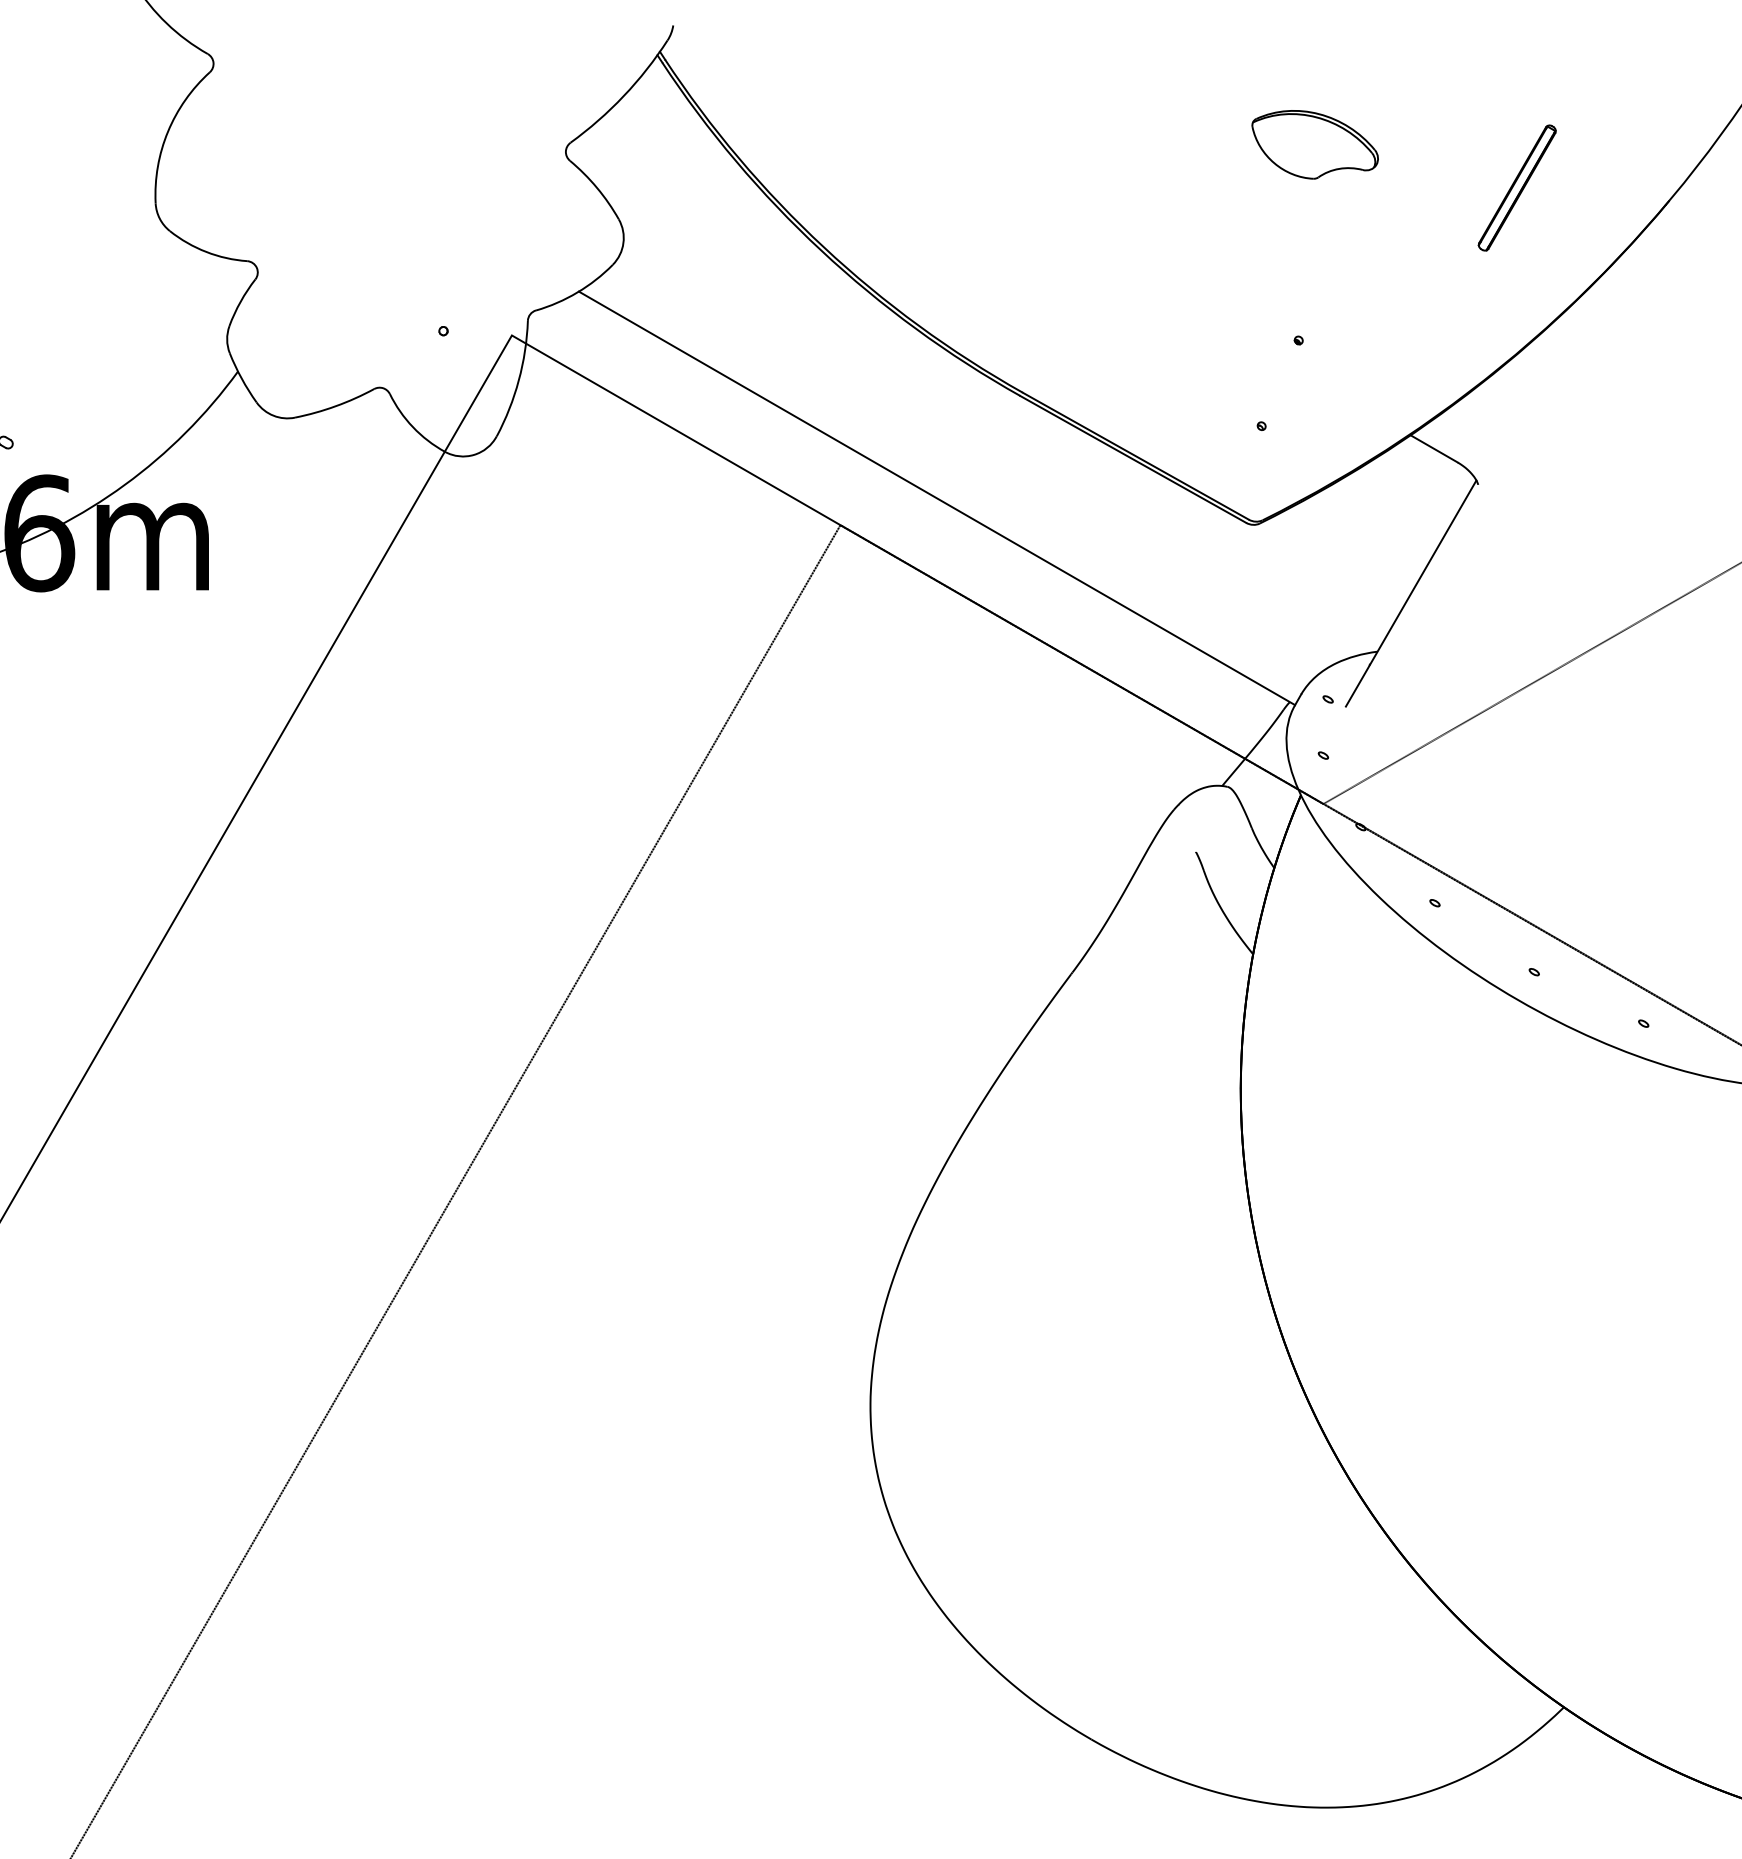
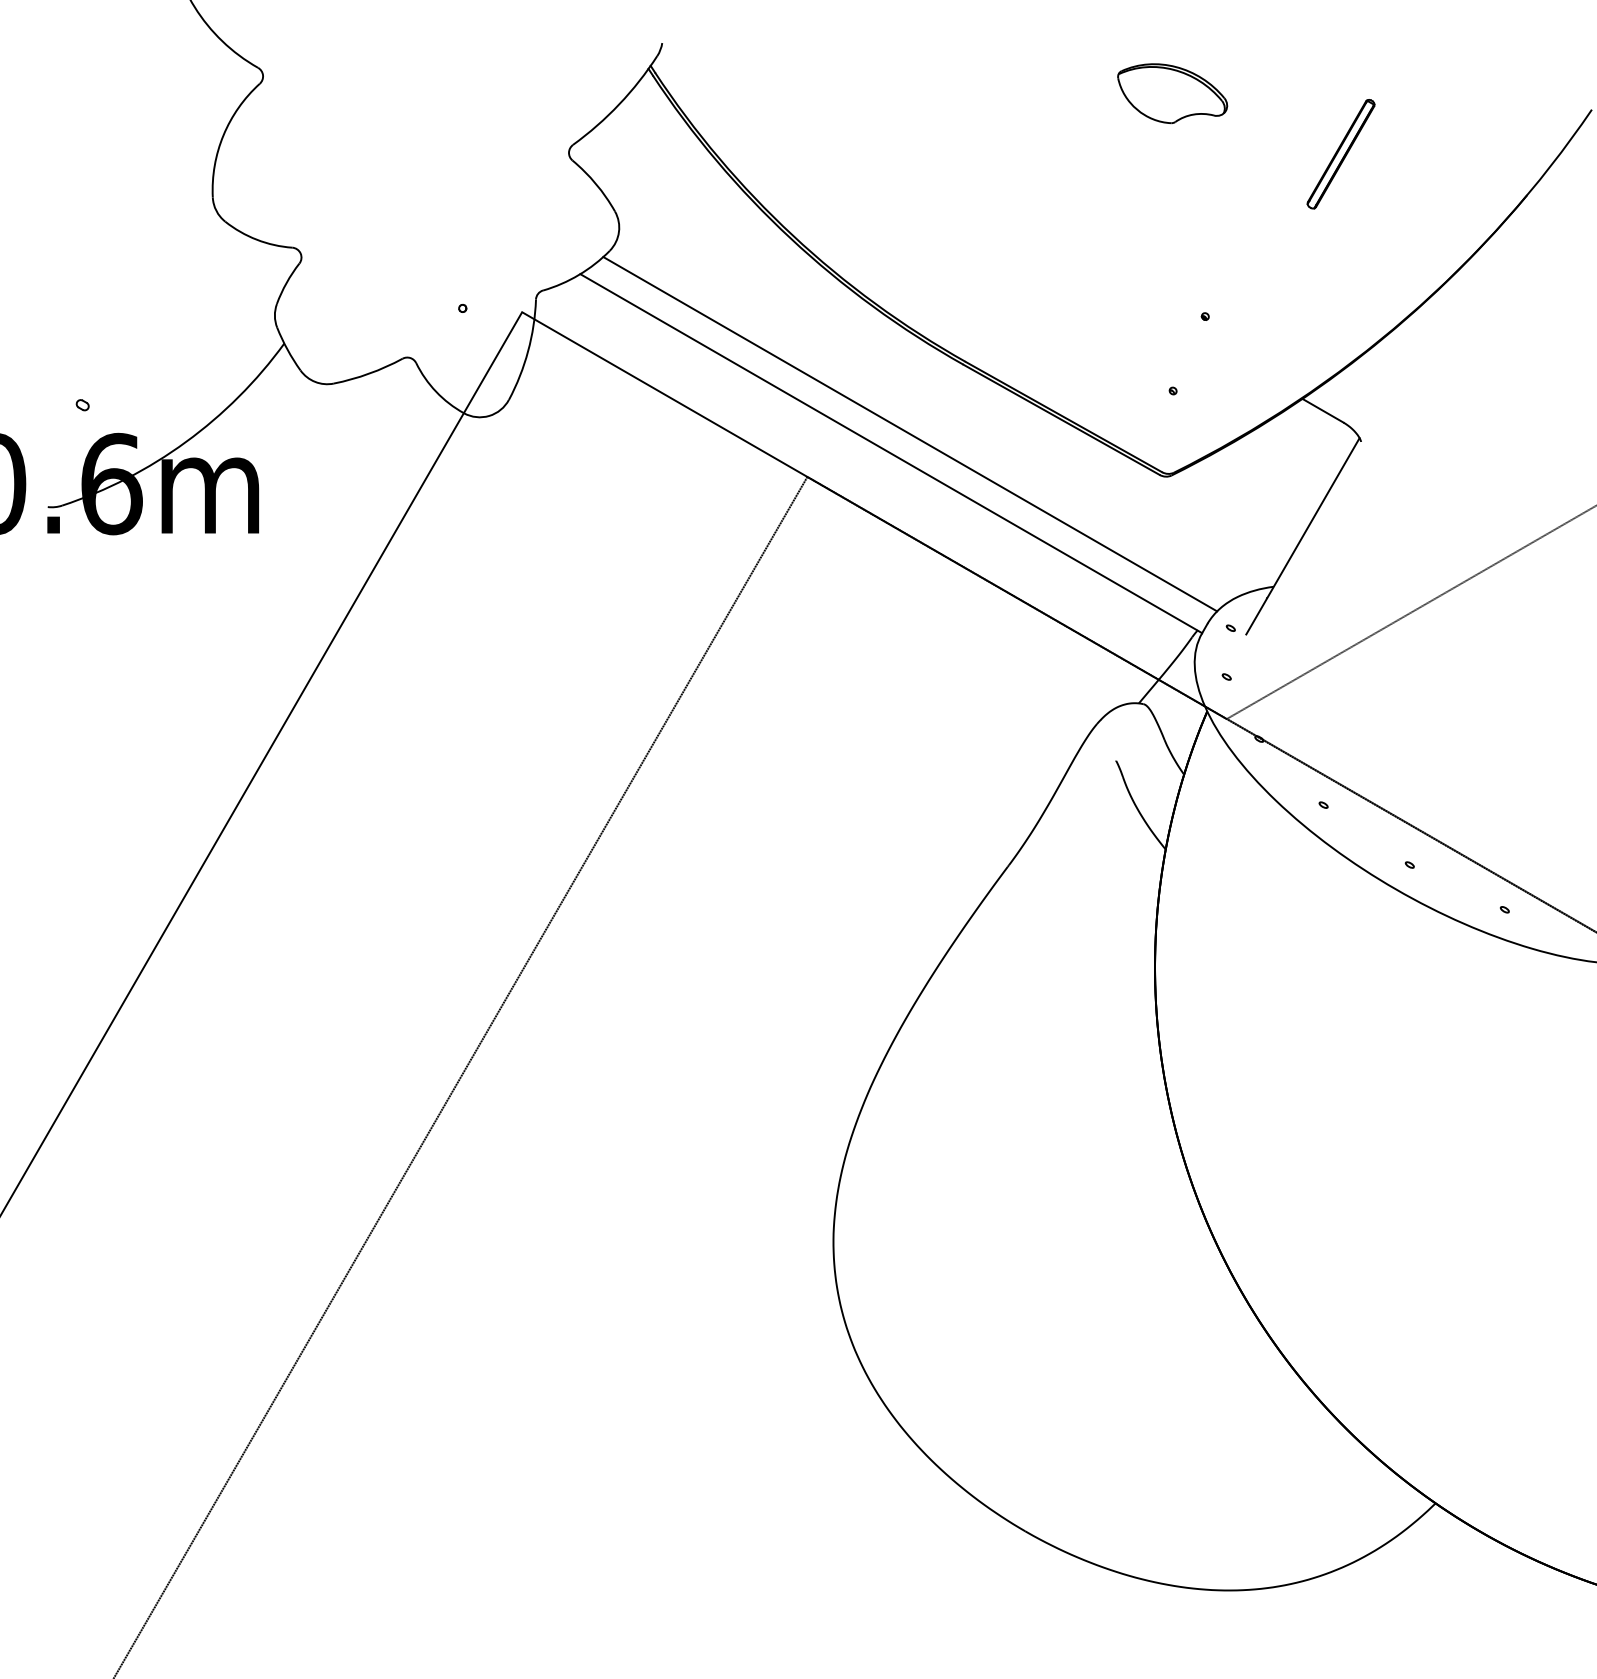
part: (1315, 144) -> (1172, 93), moved
part: (1516, 188) -> (1340, 154), moved
line: (959, 476) -> (910, 434), added

